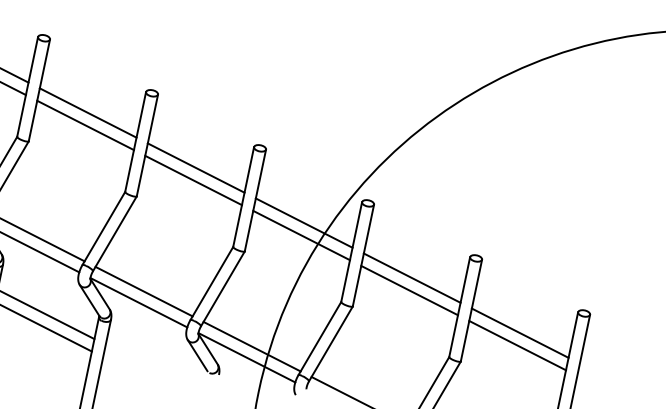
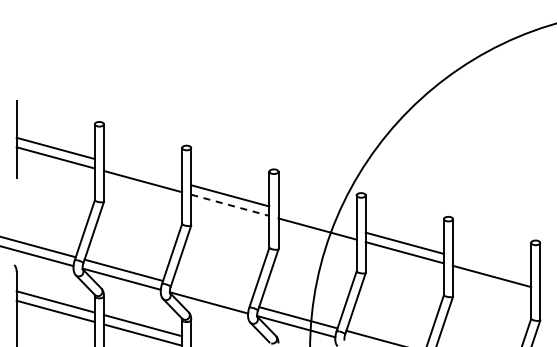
line: (87, 112) -> (142, 171), removed
line: (193, 180) -> (230, 205), solid -> dashed
line: (304, 222) -> (317, 219), removed
line: (143, 290) -> (210, 293), removed
line: (520, 332) -> (492, 266), removed

